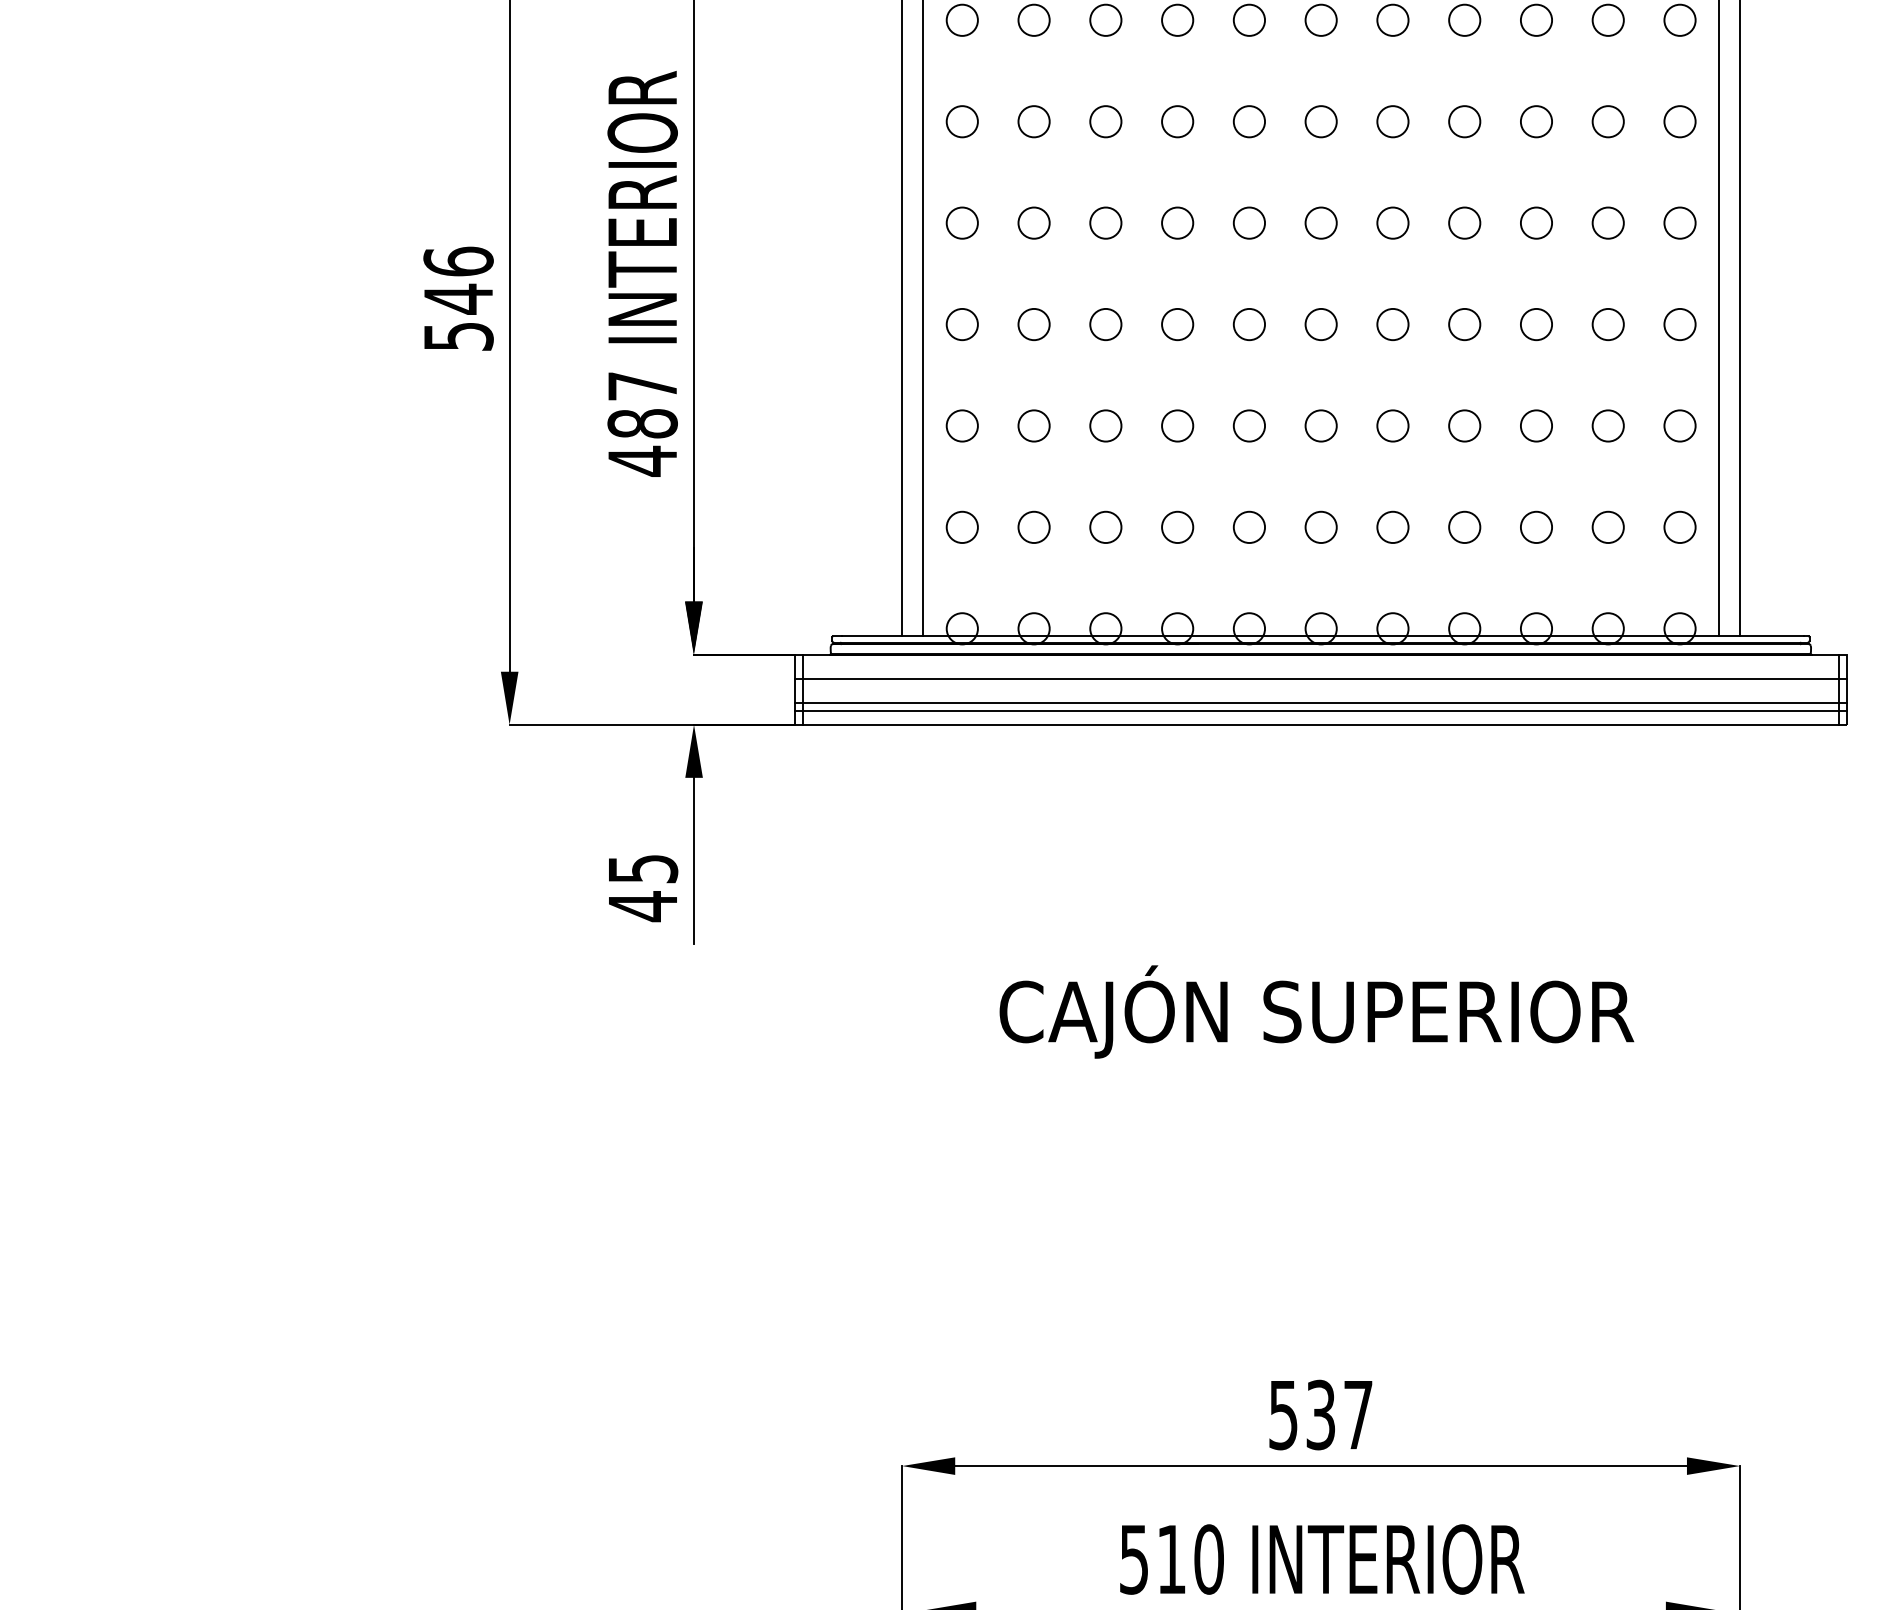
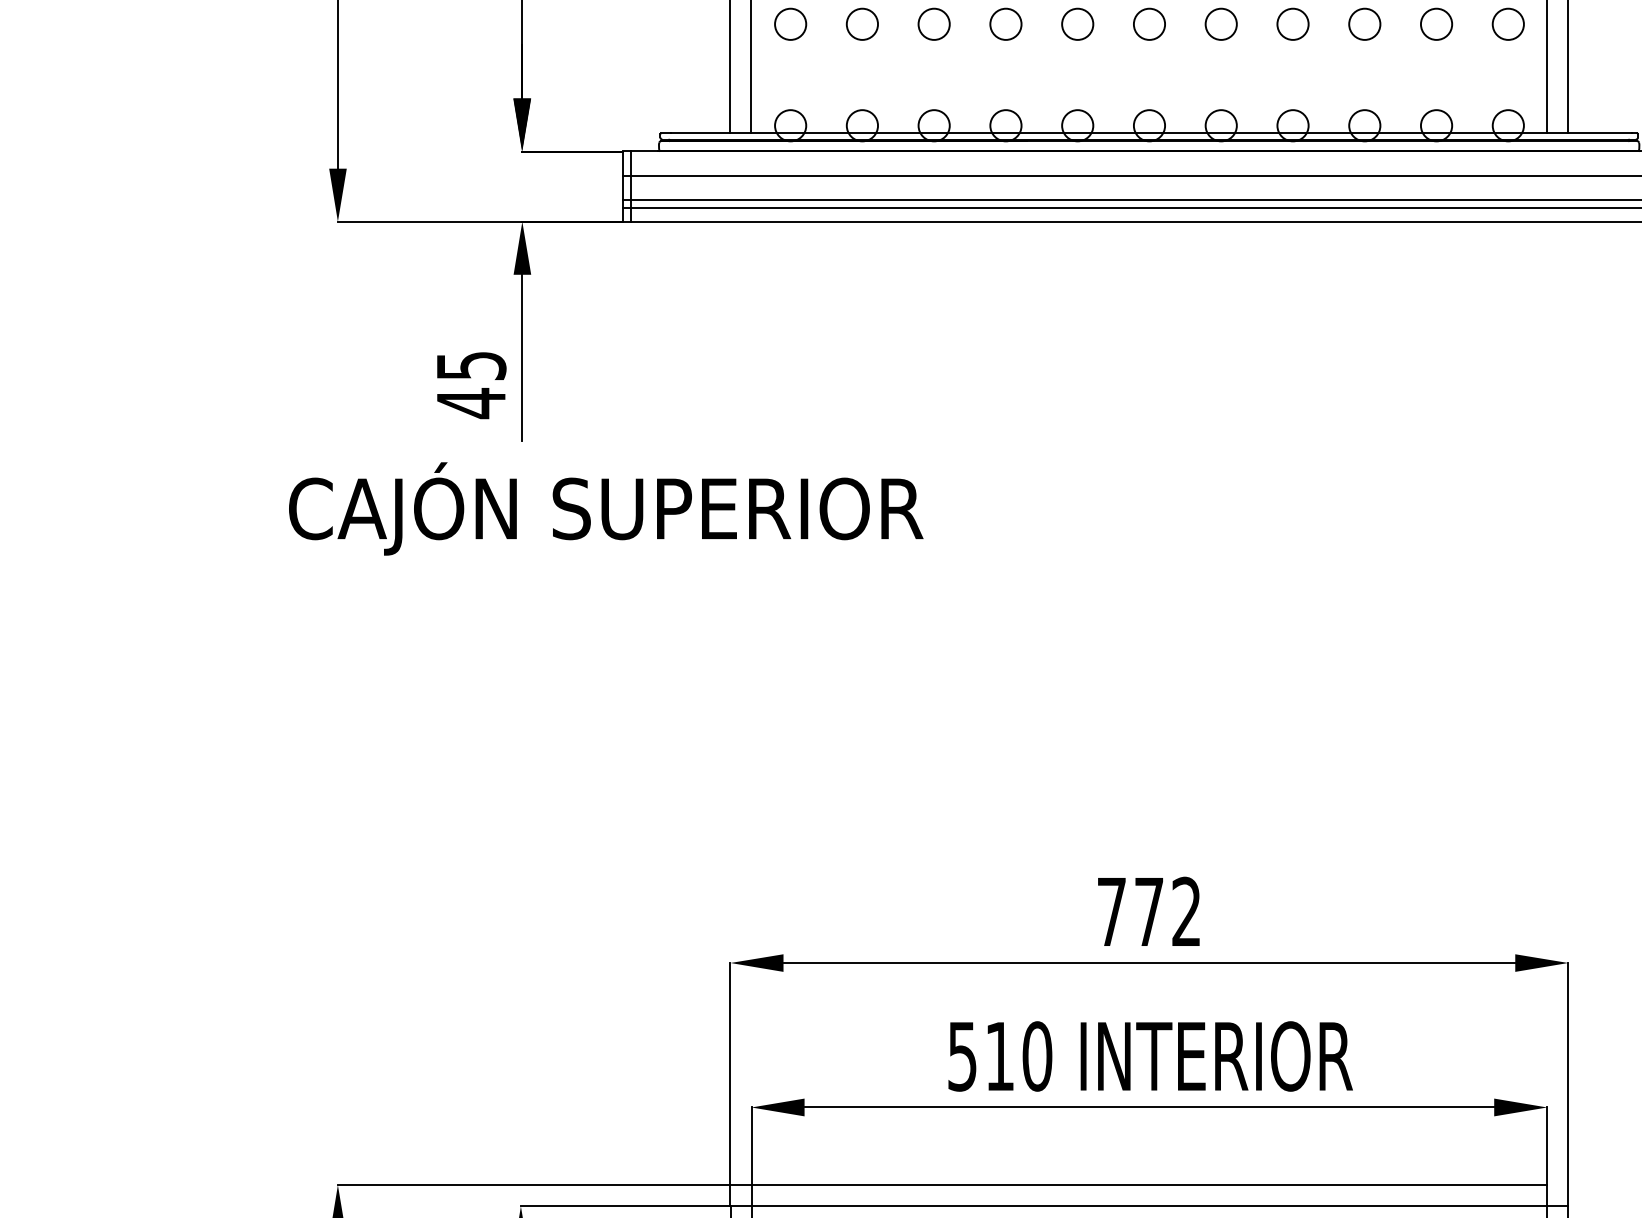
text: (1316, 1011) -> (605, 508), moved
text: (1320, 1414) -> (1148, 911), 537 -> 772

